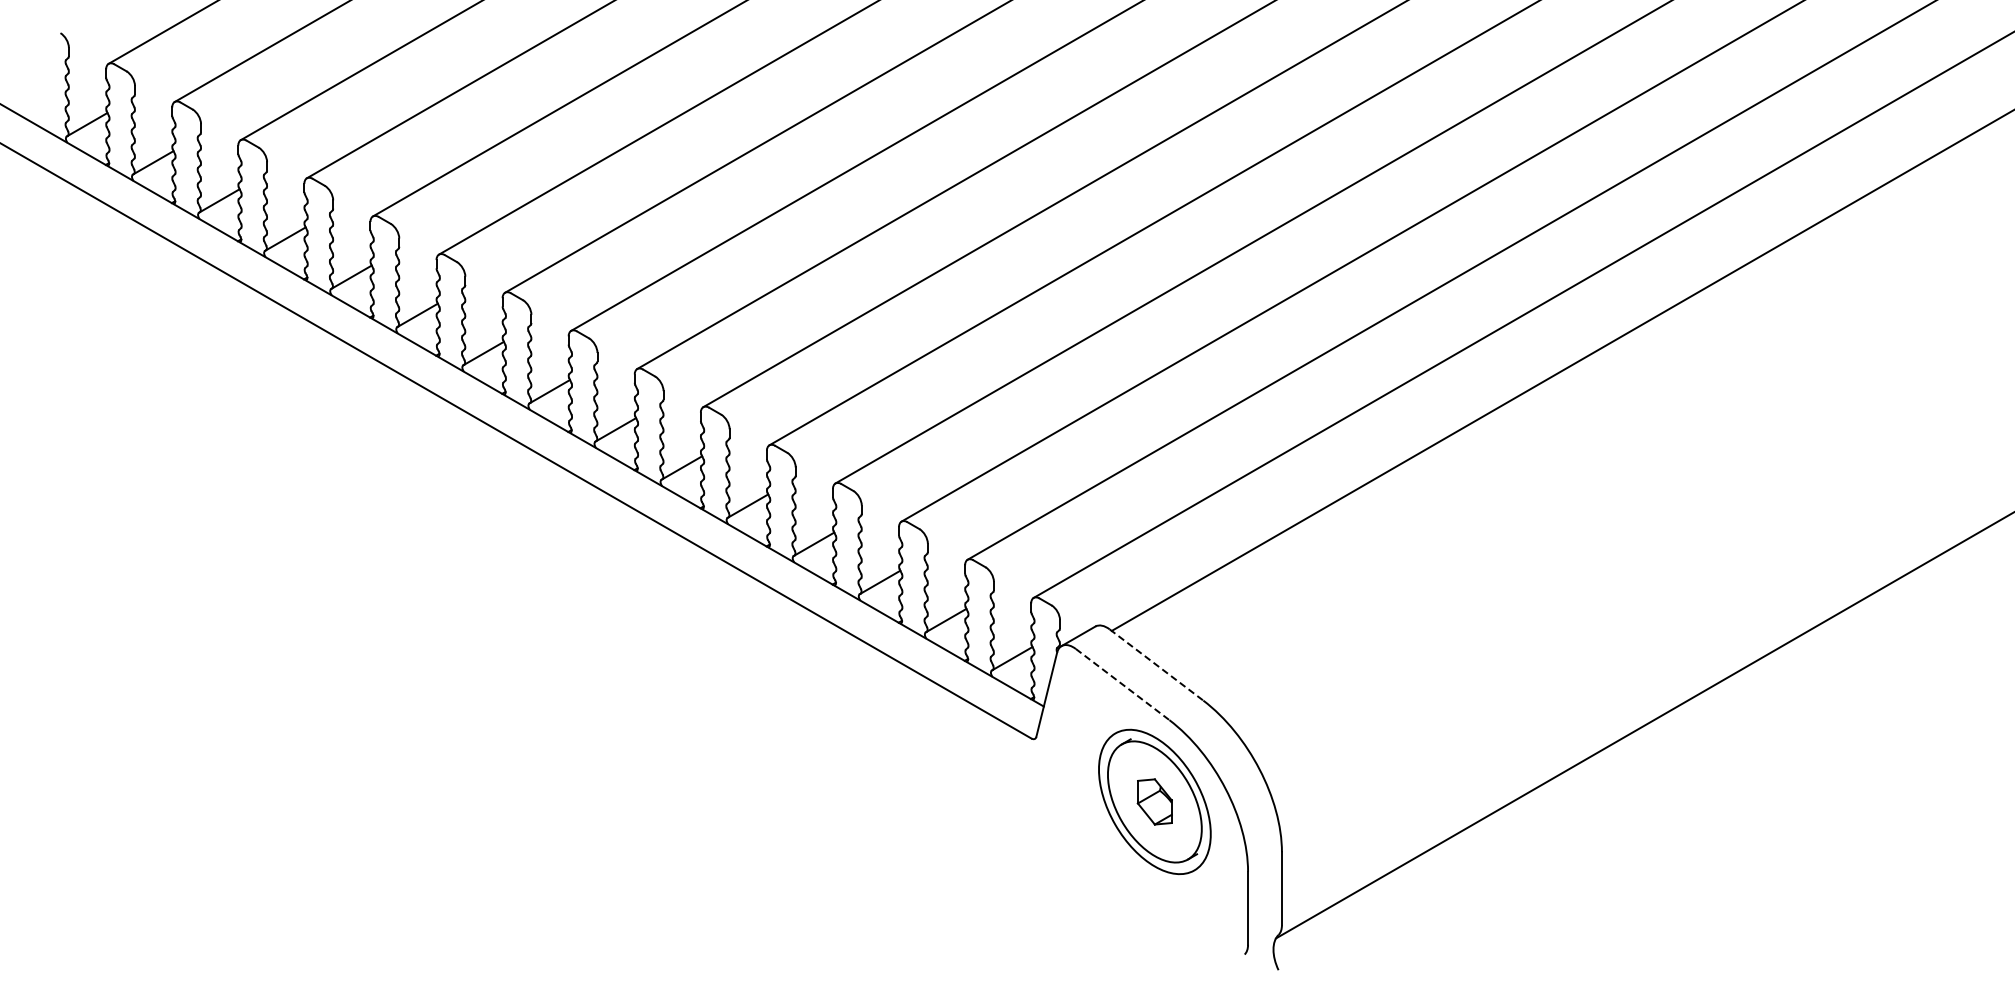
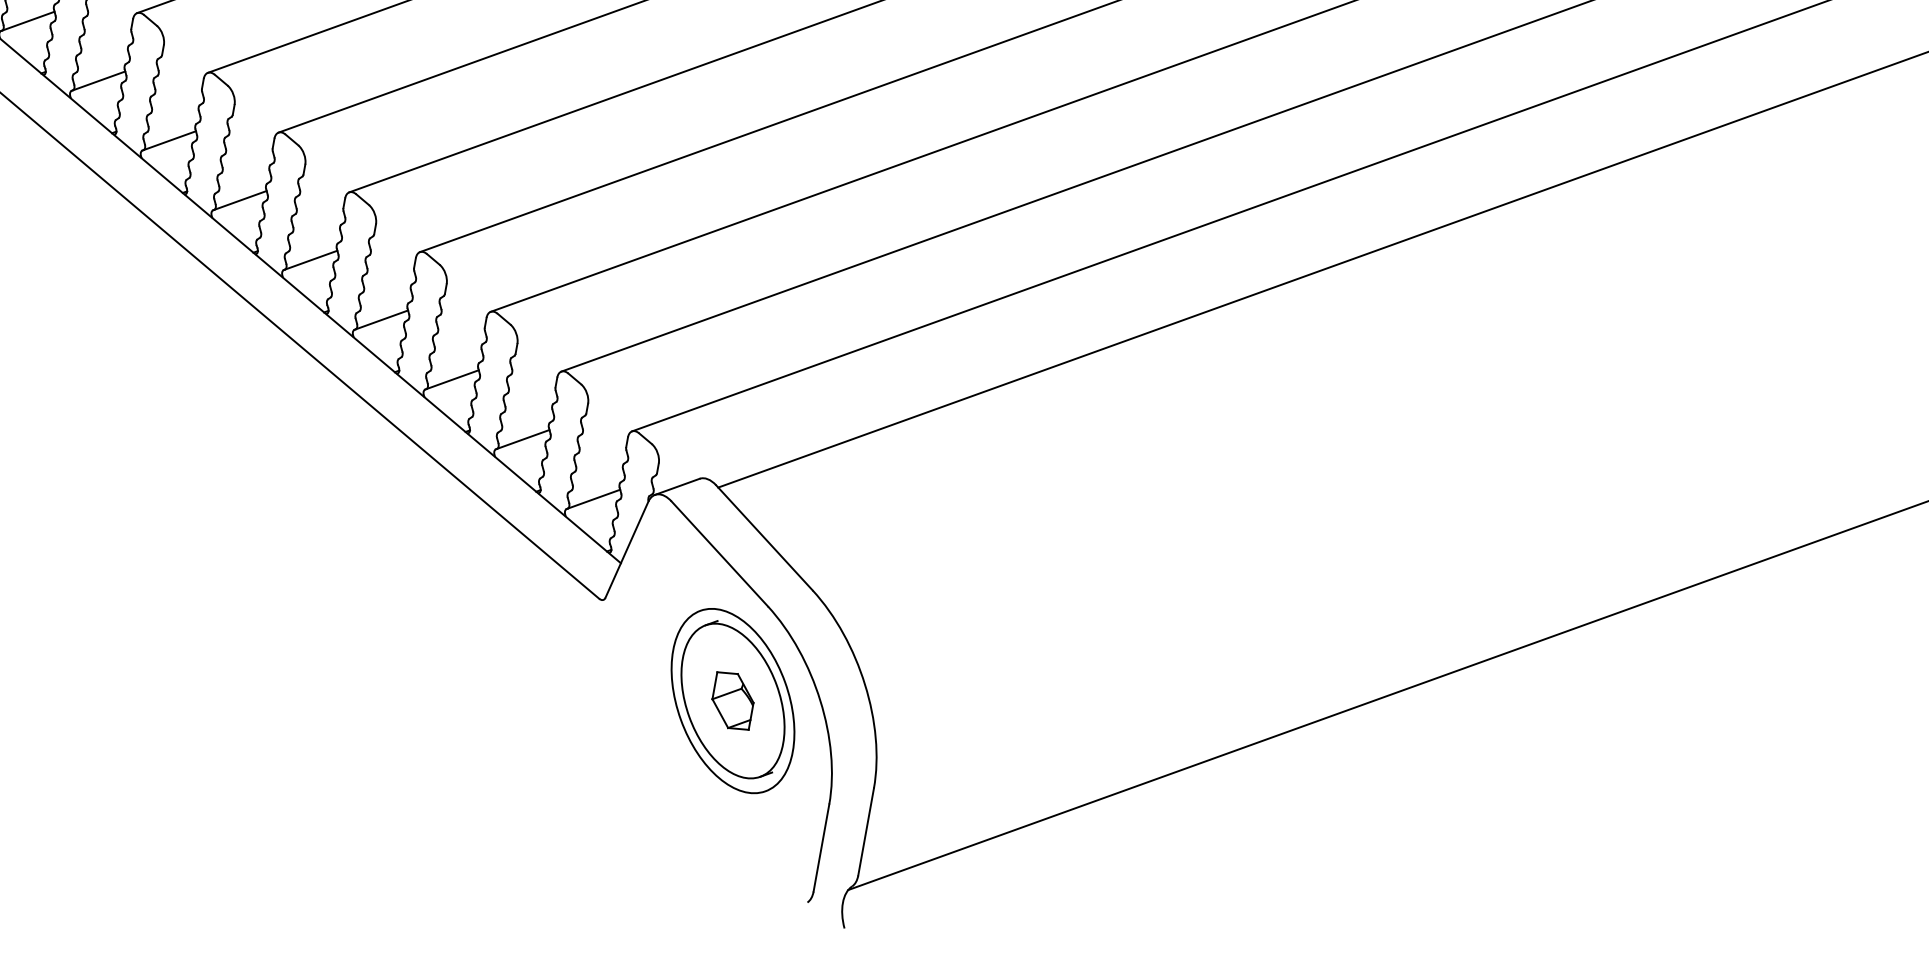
line: (1156, 665) -> (764, 538), dashed -> solid
line: (1122, 684) -> (719, 553), dashed -> solid

